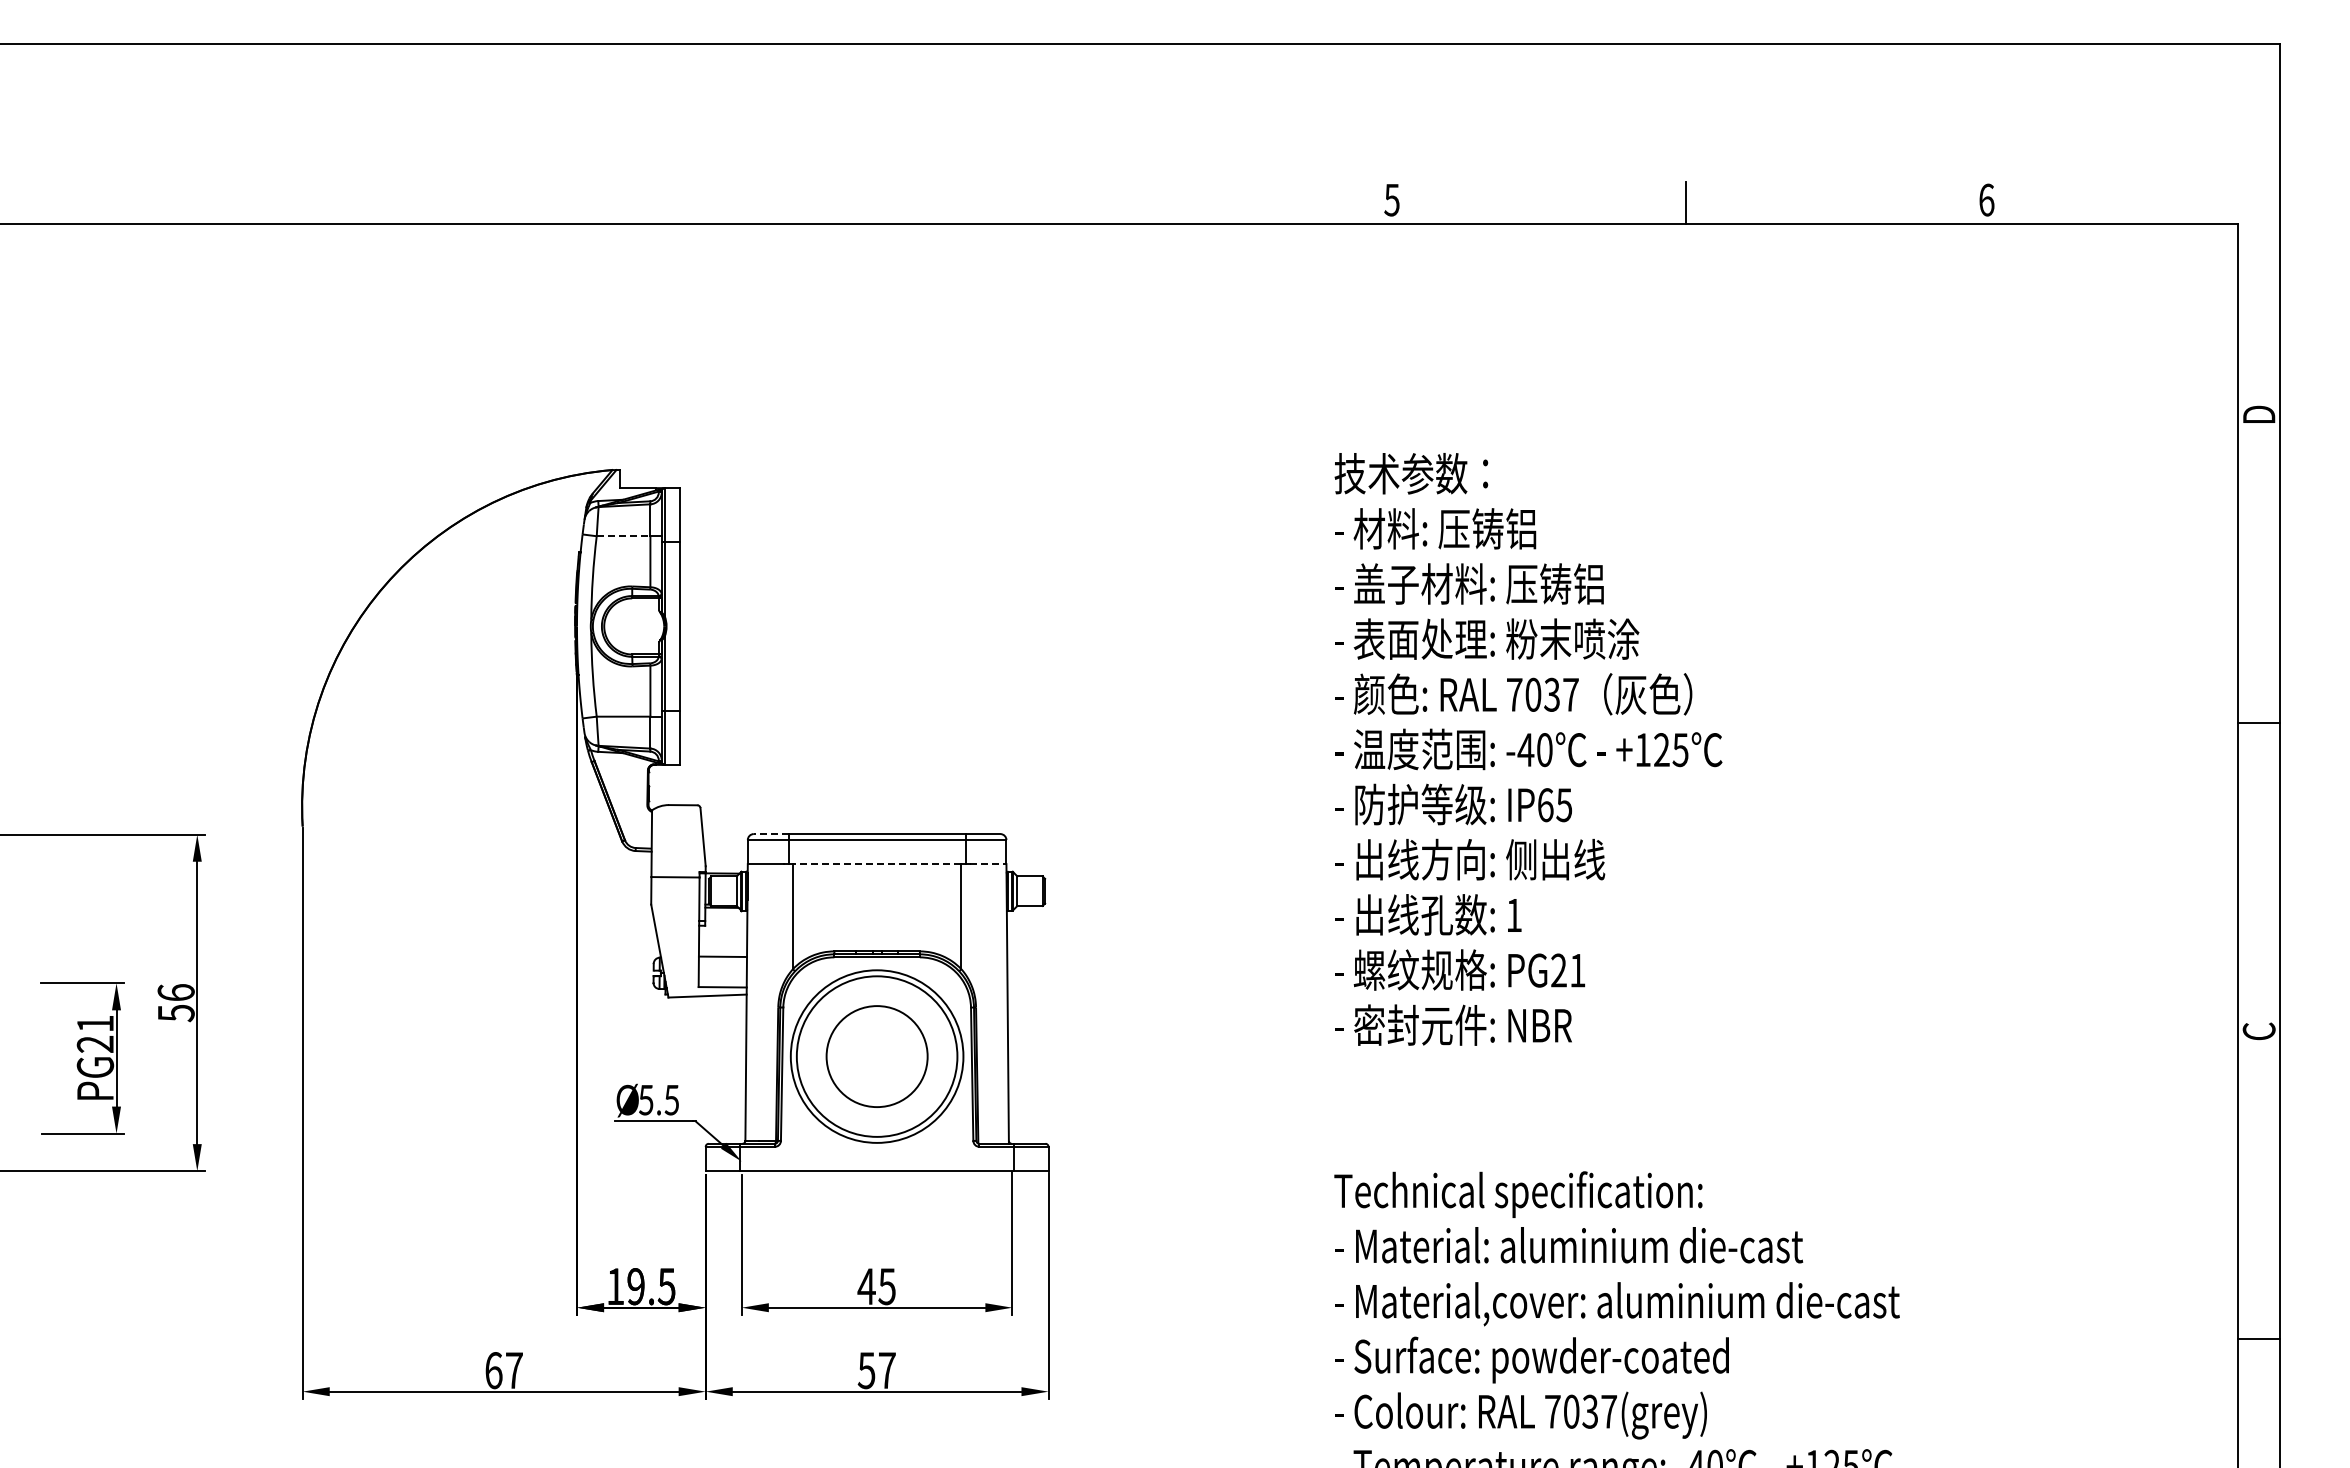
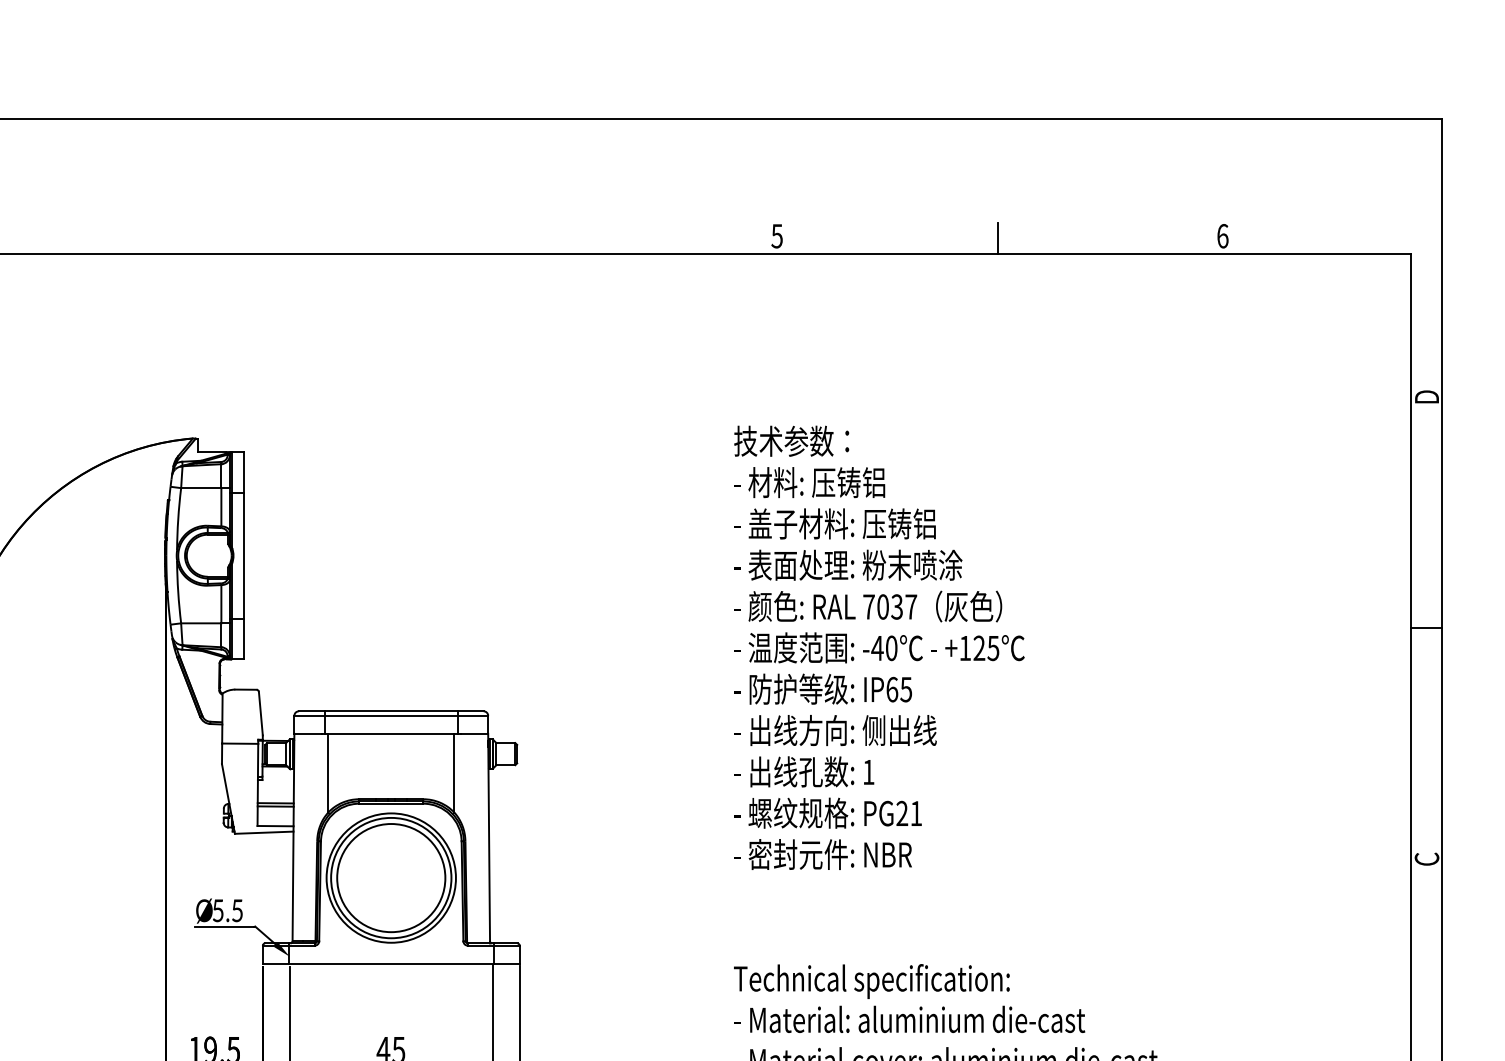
line: (623, 536) -> (201, 488), dashed -> solid
line: (770, 834) -> (311, 711), dashed -> solid
line: (876, 864) -> (390, 734), dashed -> solid
line: (988, 864) -> (474, 734), dashed -> solid
line: (722, 960) -> (275, 806), added
circle: (876, 1056) -> (390, 878), size x1.43

